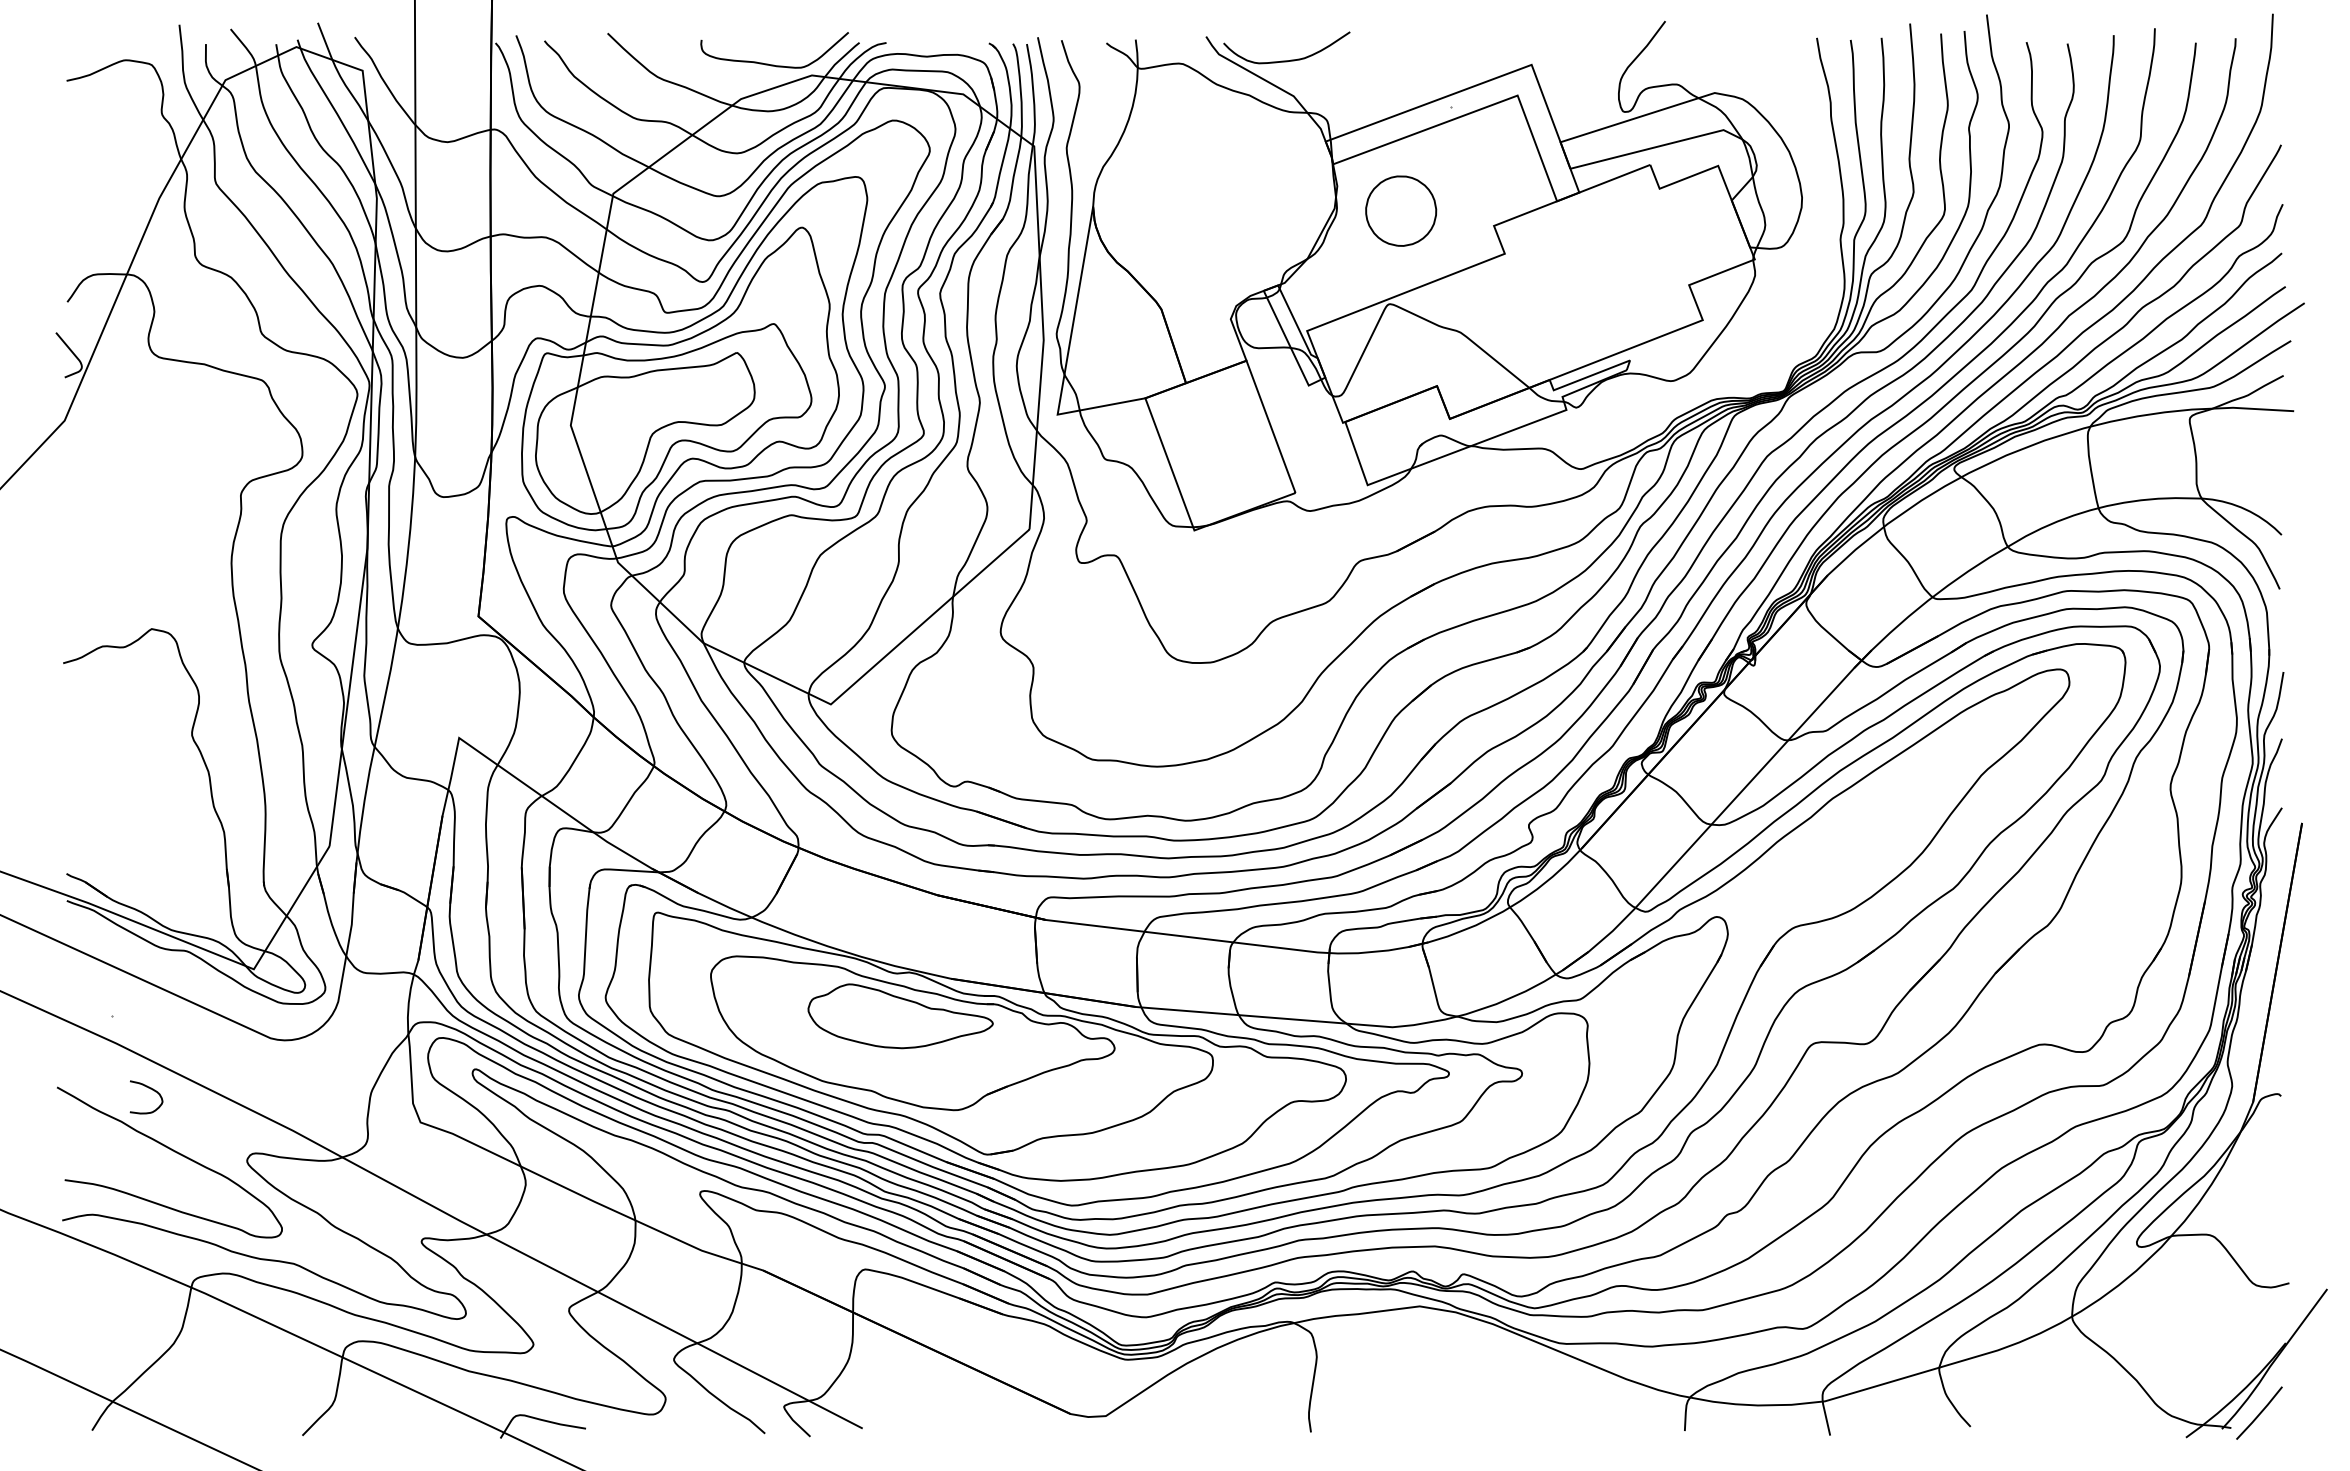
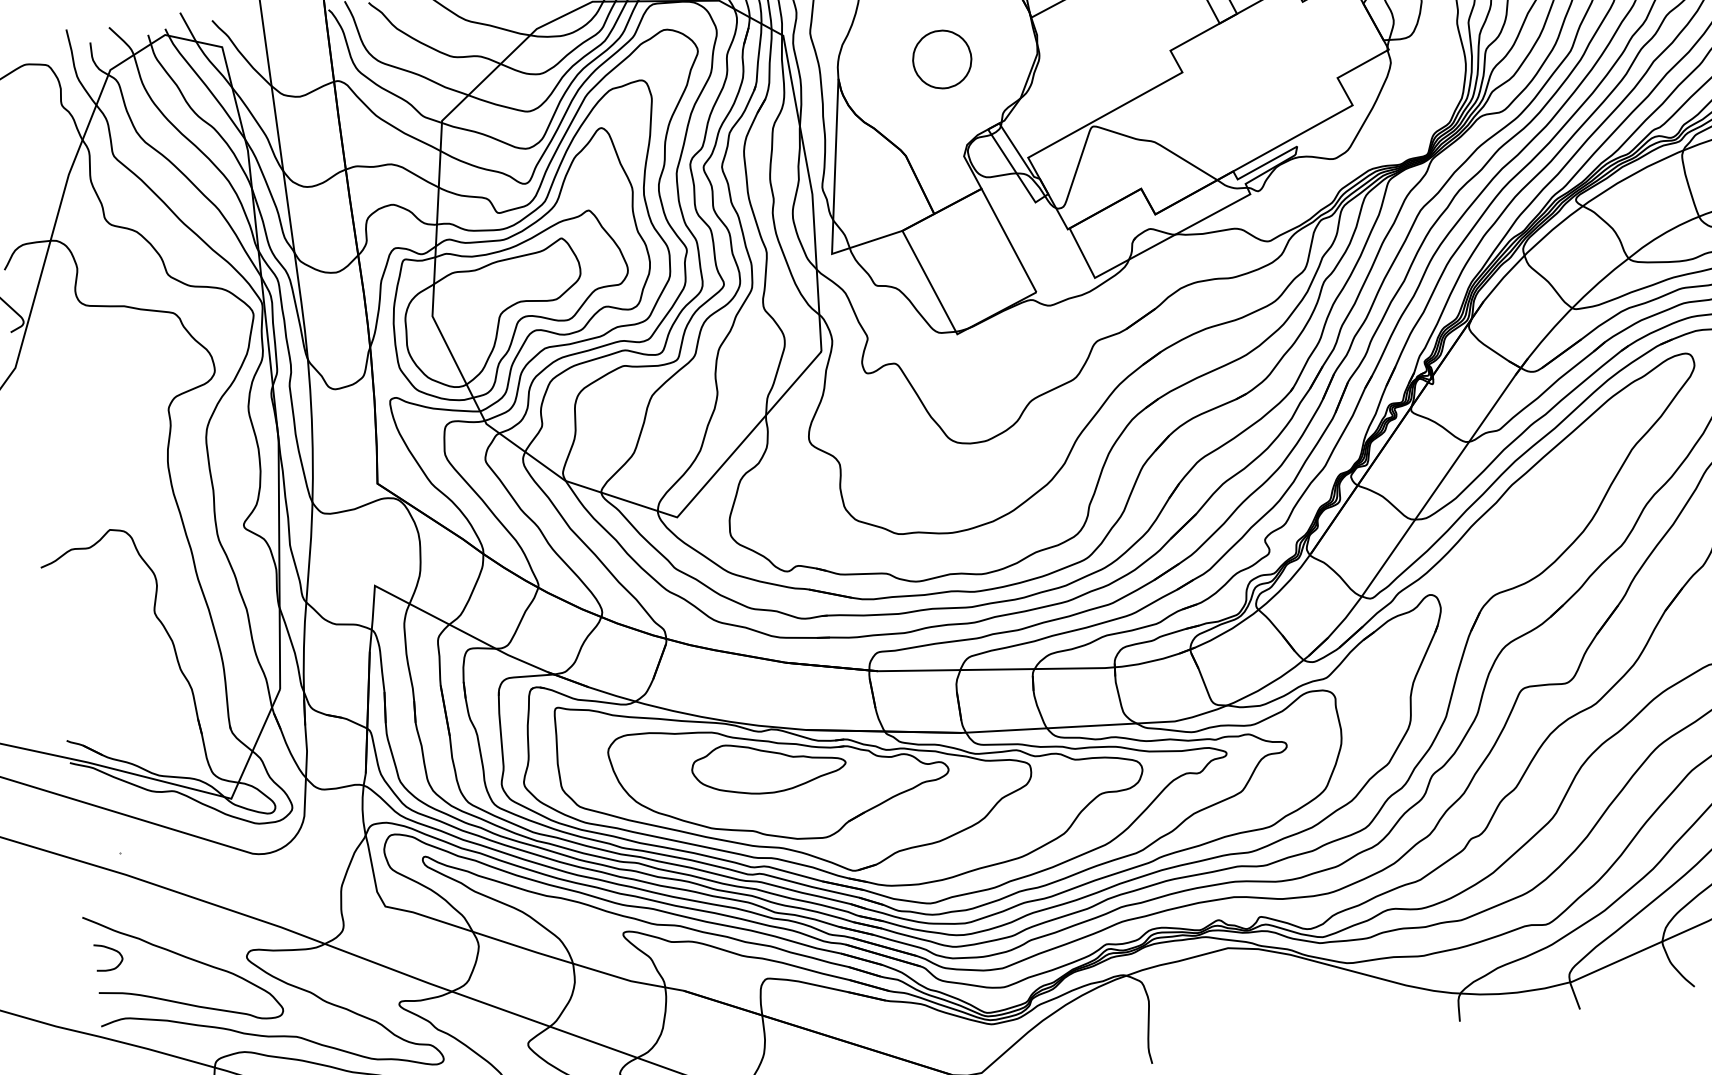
part: (1401, 210) -> (942, 58), moved
curve: (150, 1089) -> (111, 949), moved

